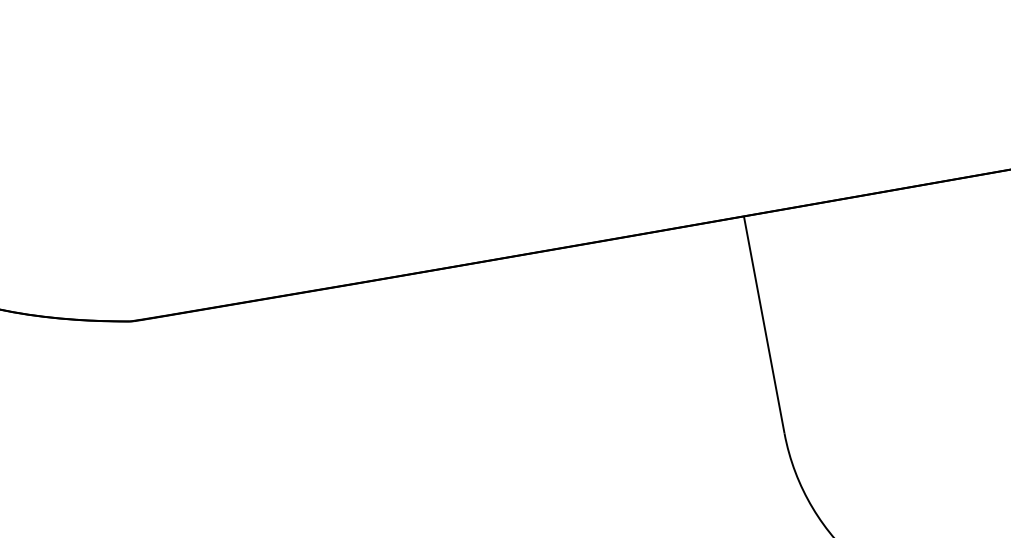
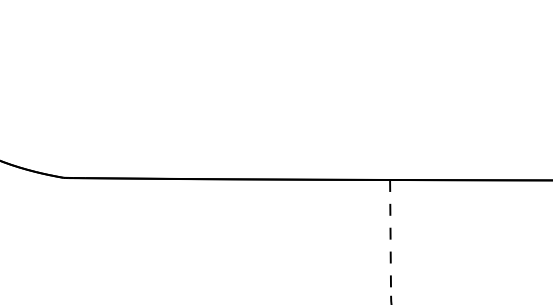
line: (763, 324) -> (390, 237), solid -> dashed

